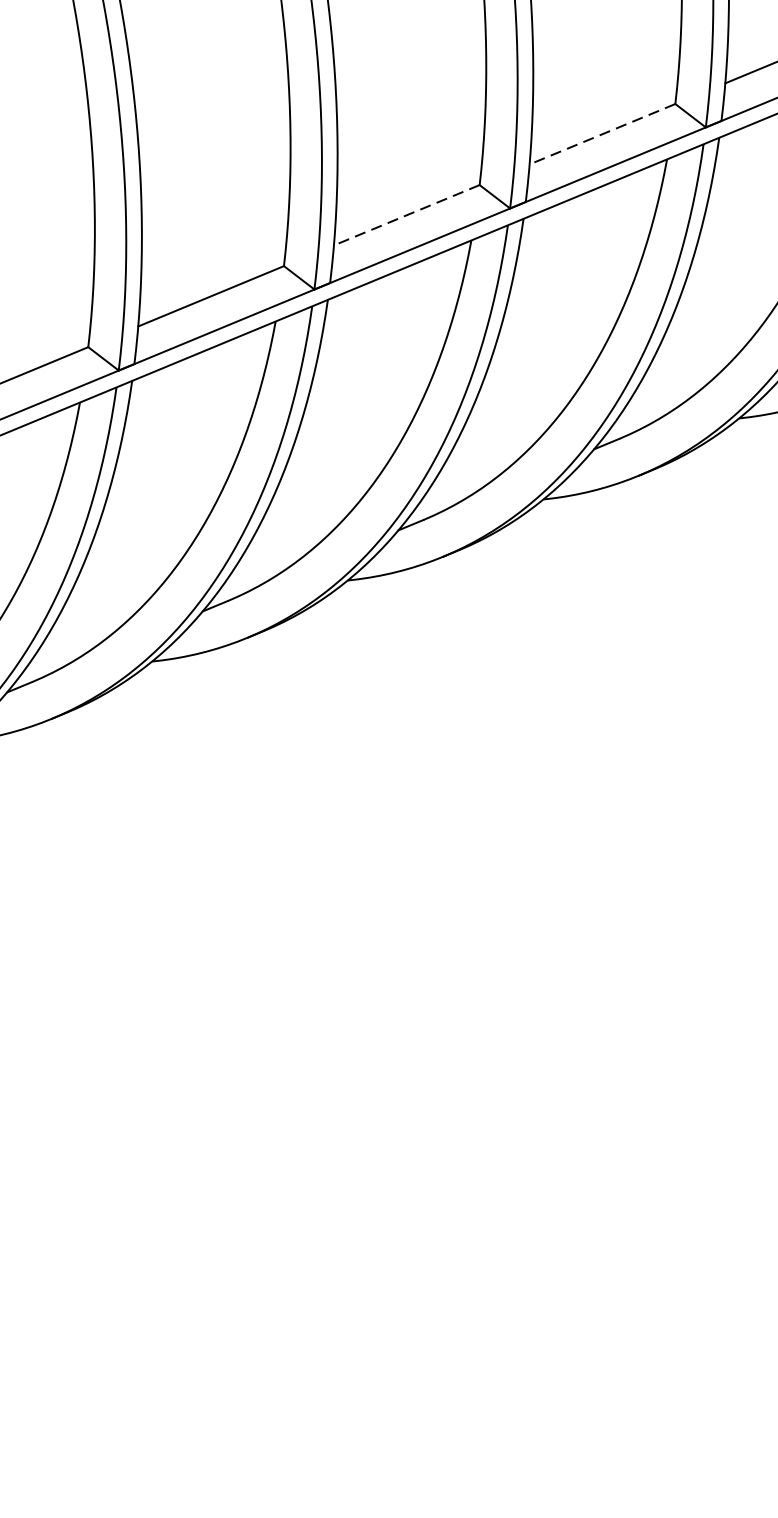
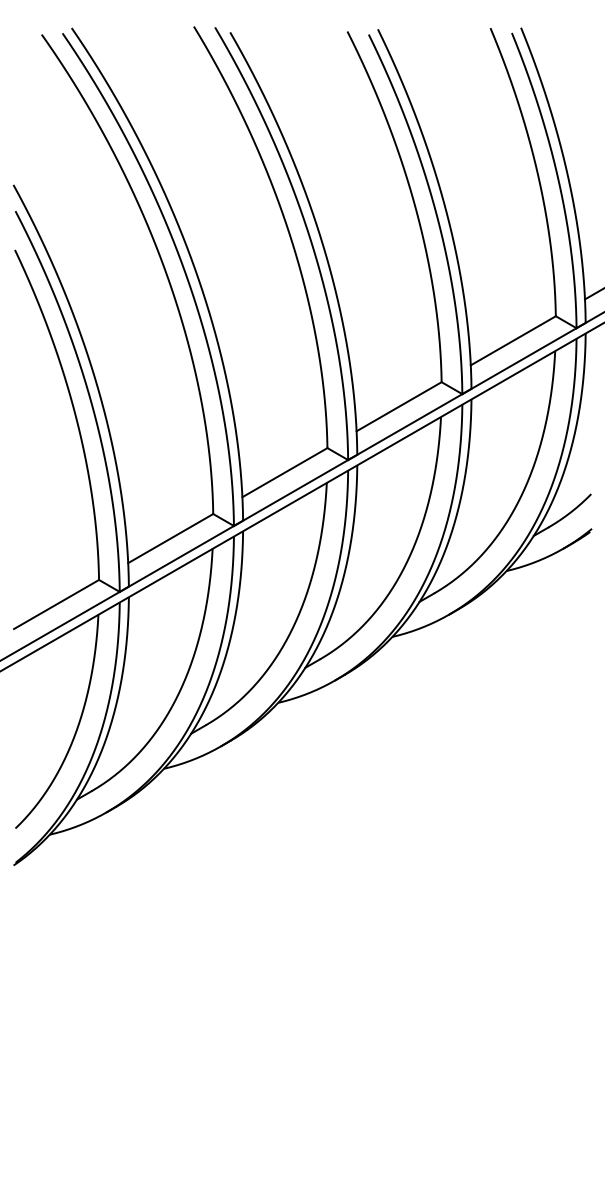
line: (601, 133) -> (398, 406), dashed -> solid
line: (406, 214) -> (284, 472), dashed -> solid

